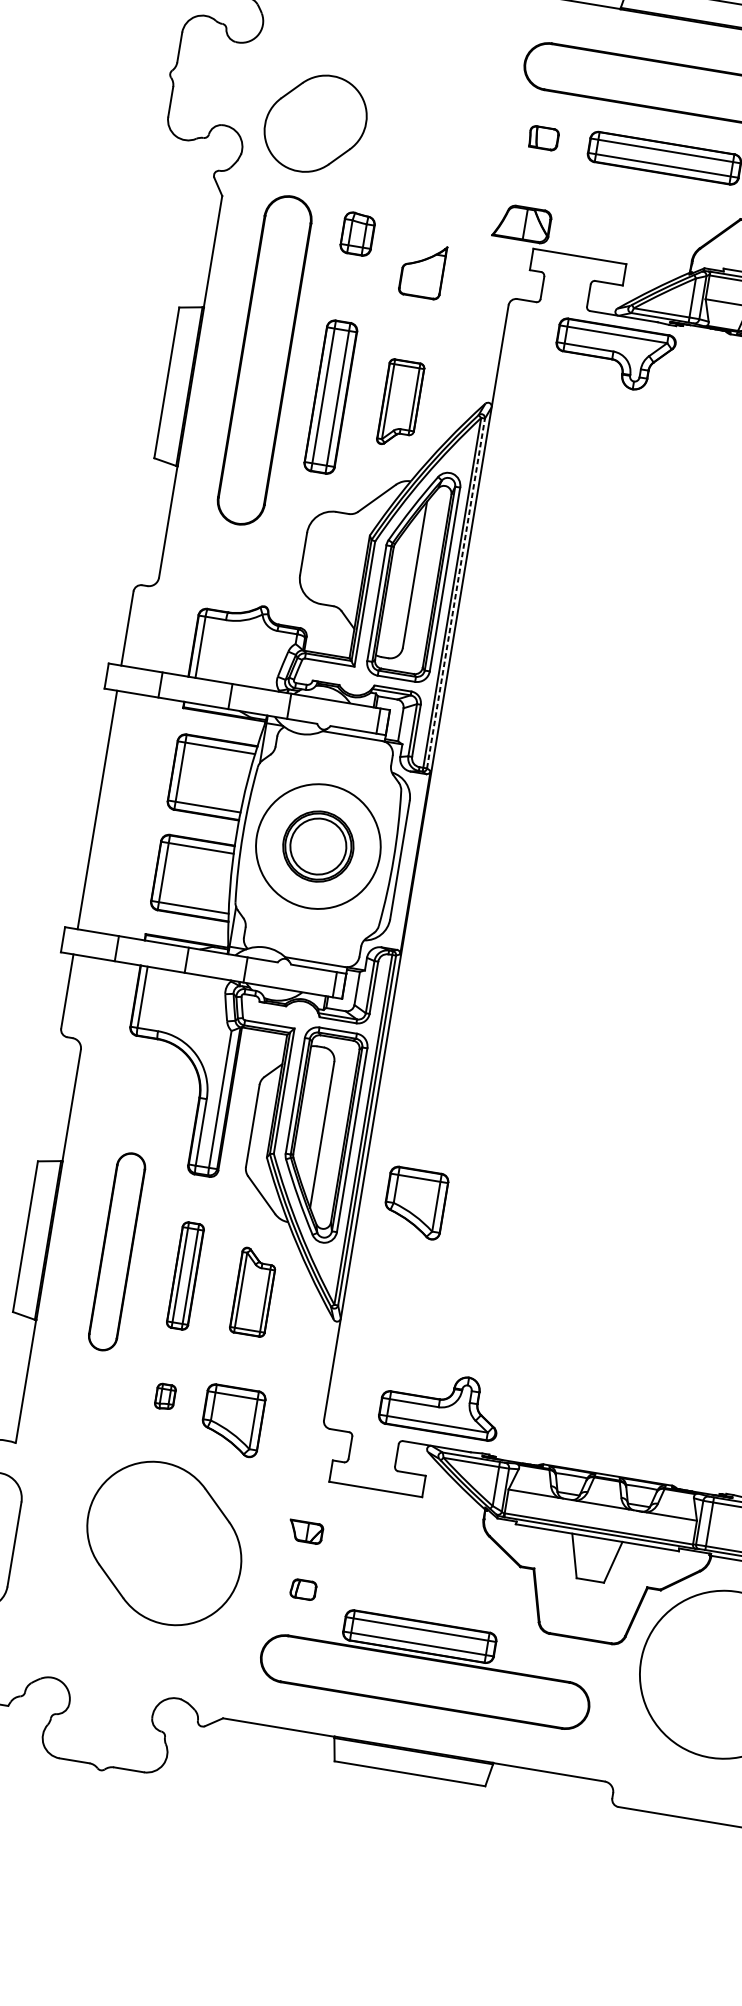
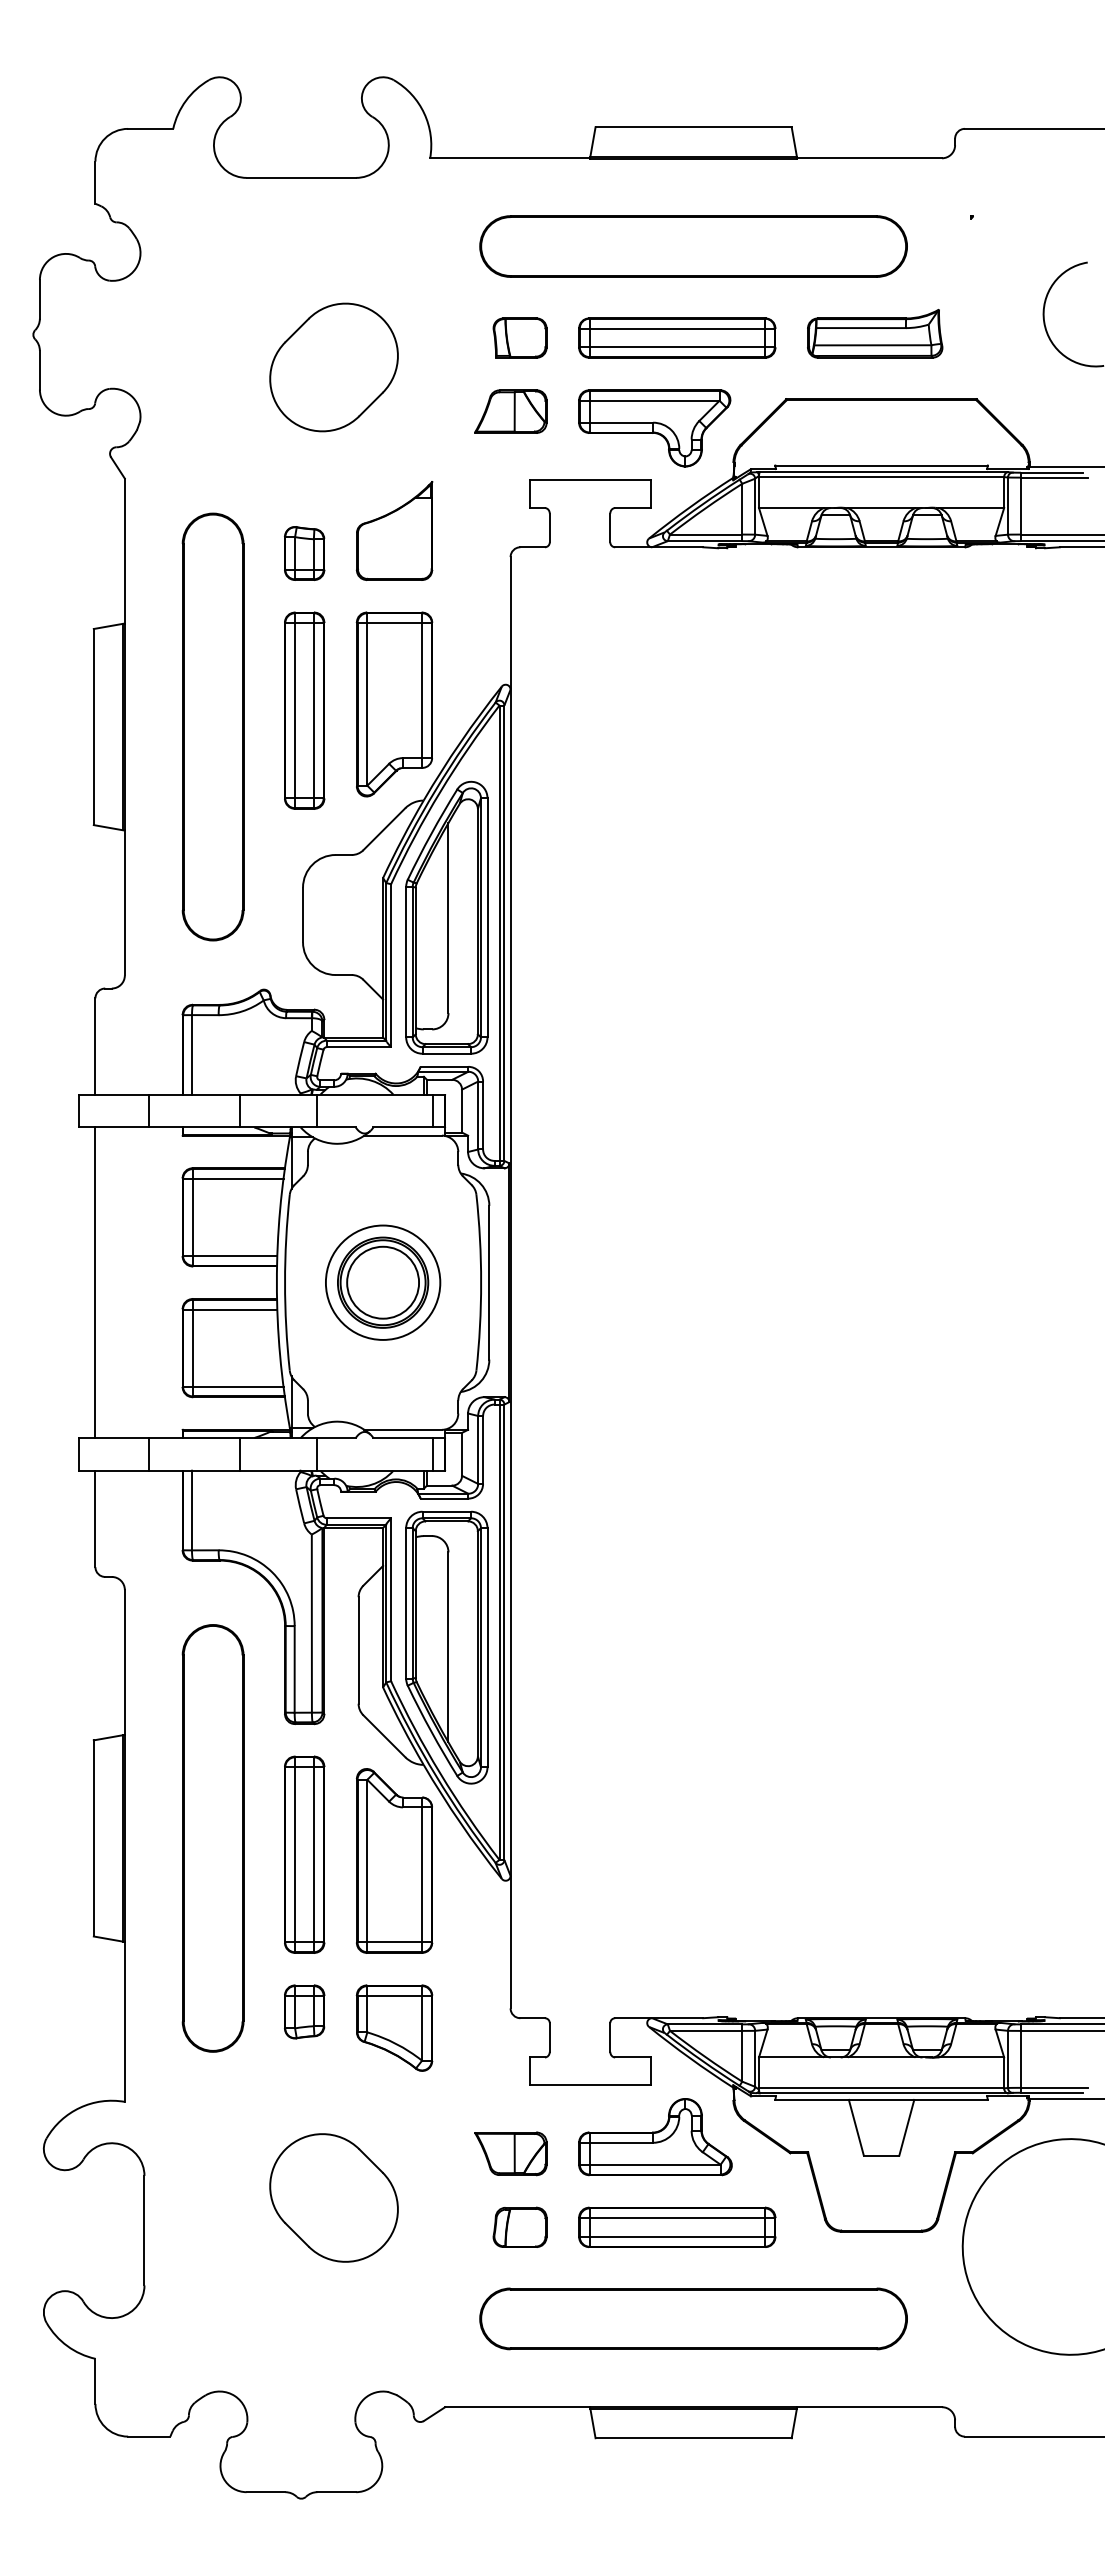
part: (315, 123) -> (333, 367), moved
part: (543, 137) -> (519, 337), size x1.43
part: (522, 223) -> (510, 411), moved
part: (357, 234) -> (304, 553), moved
part: (422, 270) -> (394, 530), size x1.43
part: (613, 356) -> (654, 428), moved
part: (264, 359) -> (212, 726), moved
part: (400, 403) -> (394, 704), size x1.67
line: (456, 593) -> (504, 933), dashed -> solid
circle: (317, 846) -> (382, 1282), size x0.71
part: (415, 1202) -> (580, 1713), removed
part: (116, 1251) -> (212, 1838), size x1.67
part: (185, 1275) -> (304, 1854), size x1.43
part: (253, 1291) -> (394, 1860), size x1.67
part: (165, 1396) -> (304, 2011), size x1.67
part: (441, 1403) -> (655, 2137), moved
part: (305, 1531) -> (510, 2153), size x1.67
part: (163, 1543) -> (333, 2197), size x0.62
part: (303, 1588) -> (519, 2226), size x1.67
part: (420, 1635) -> (677, 2226), moved

